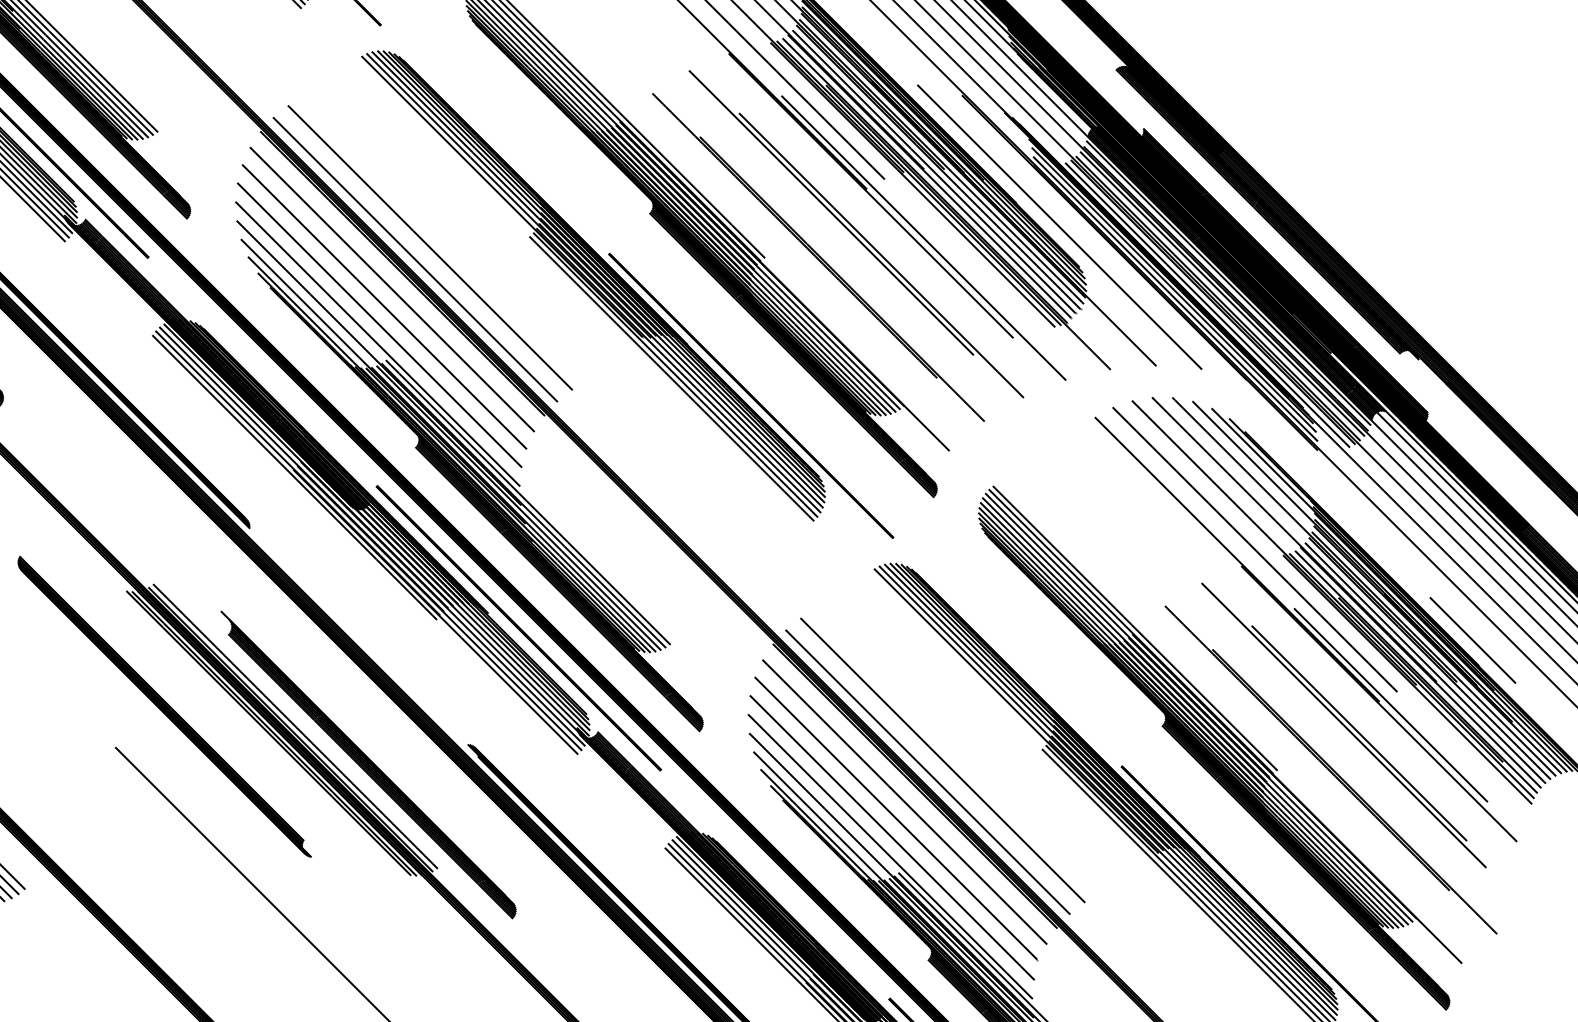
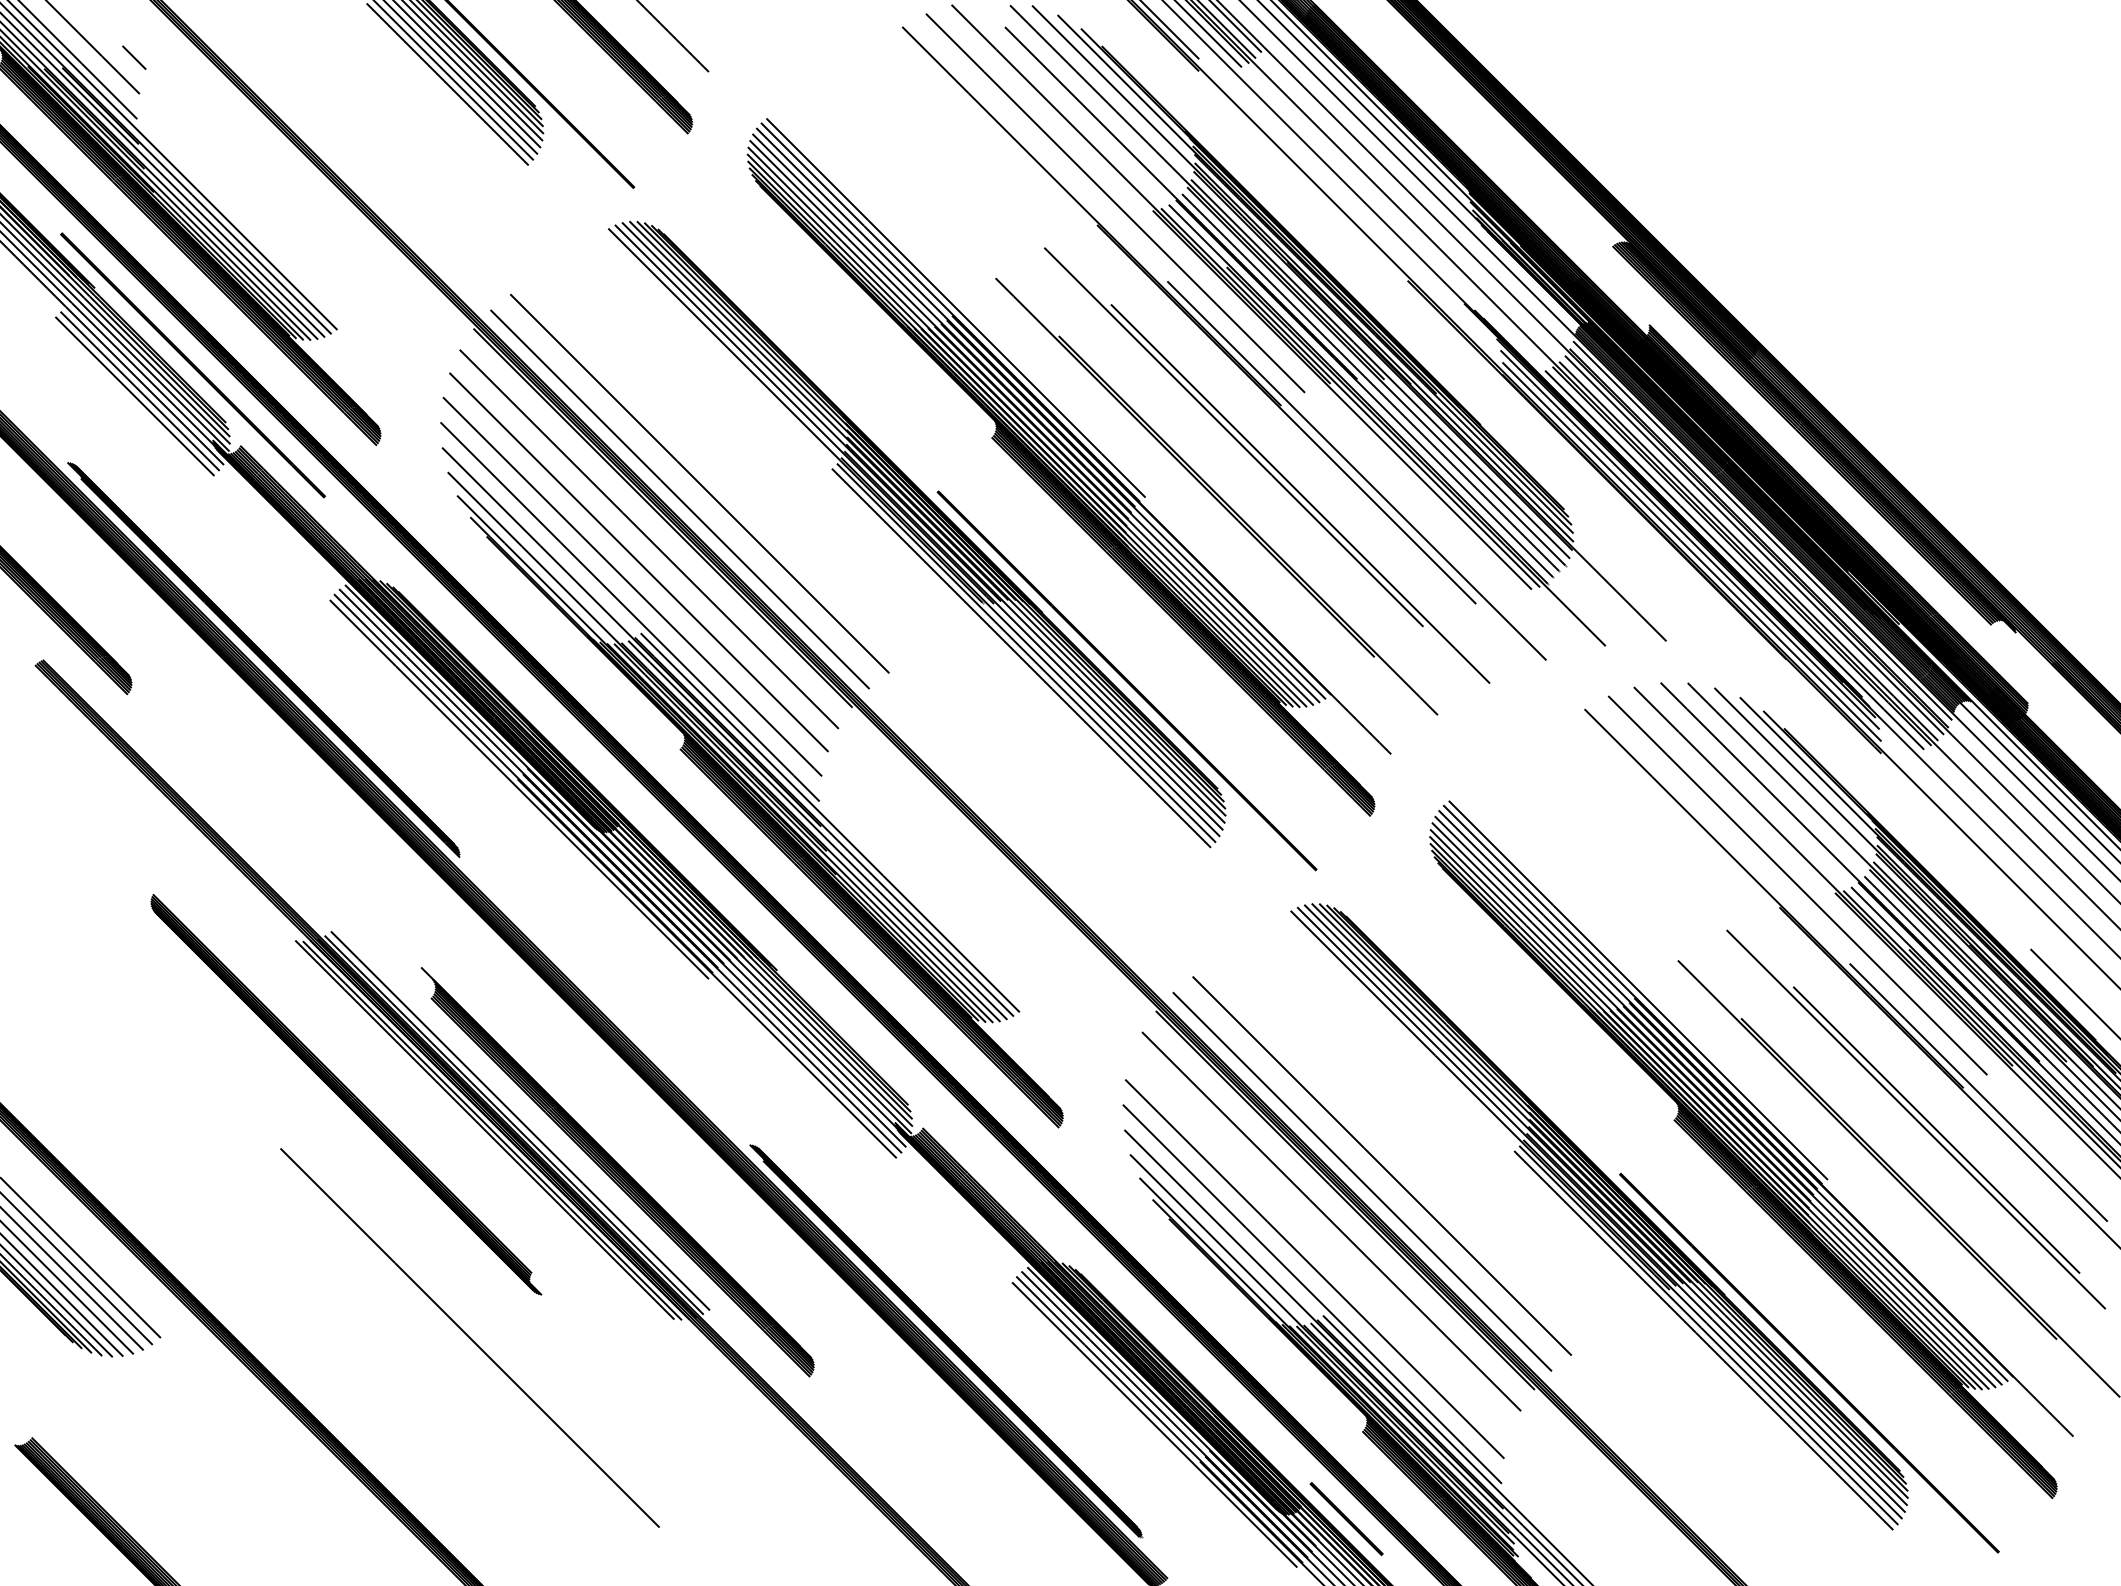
line: (1059, 227) -> (1537, 456), removed
line: (518, 627) -> (817, 989), removed
line: (896, 818) -> (1320, 1243), removed

